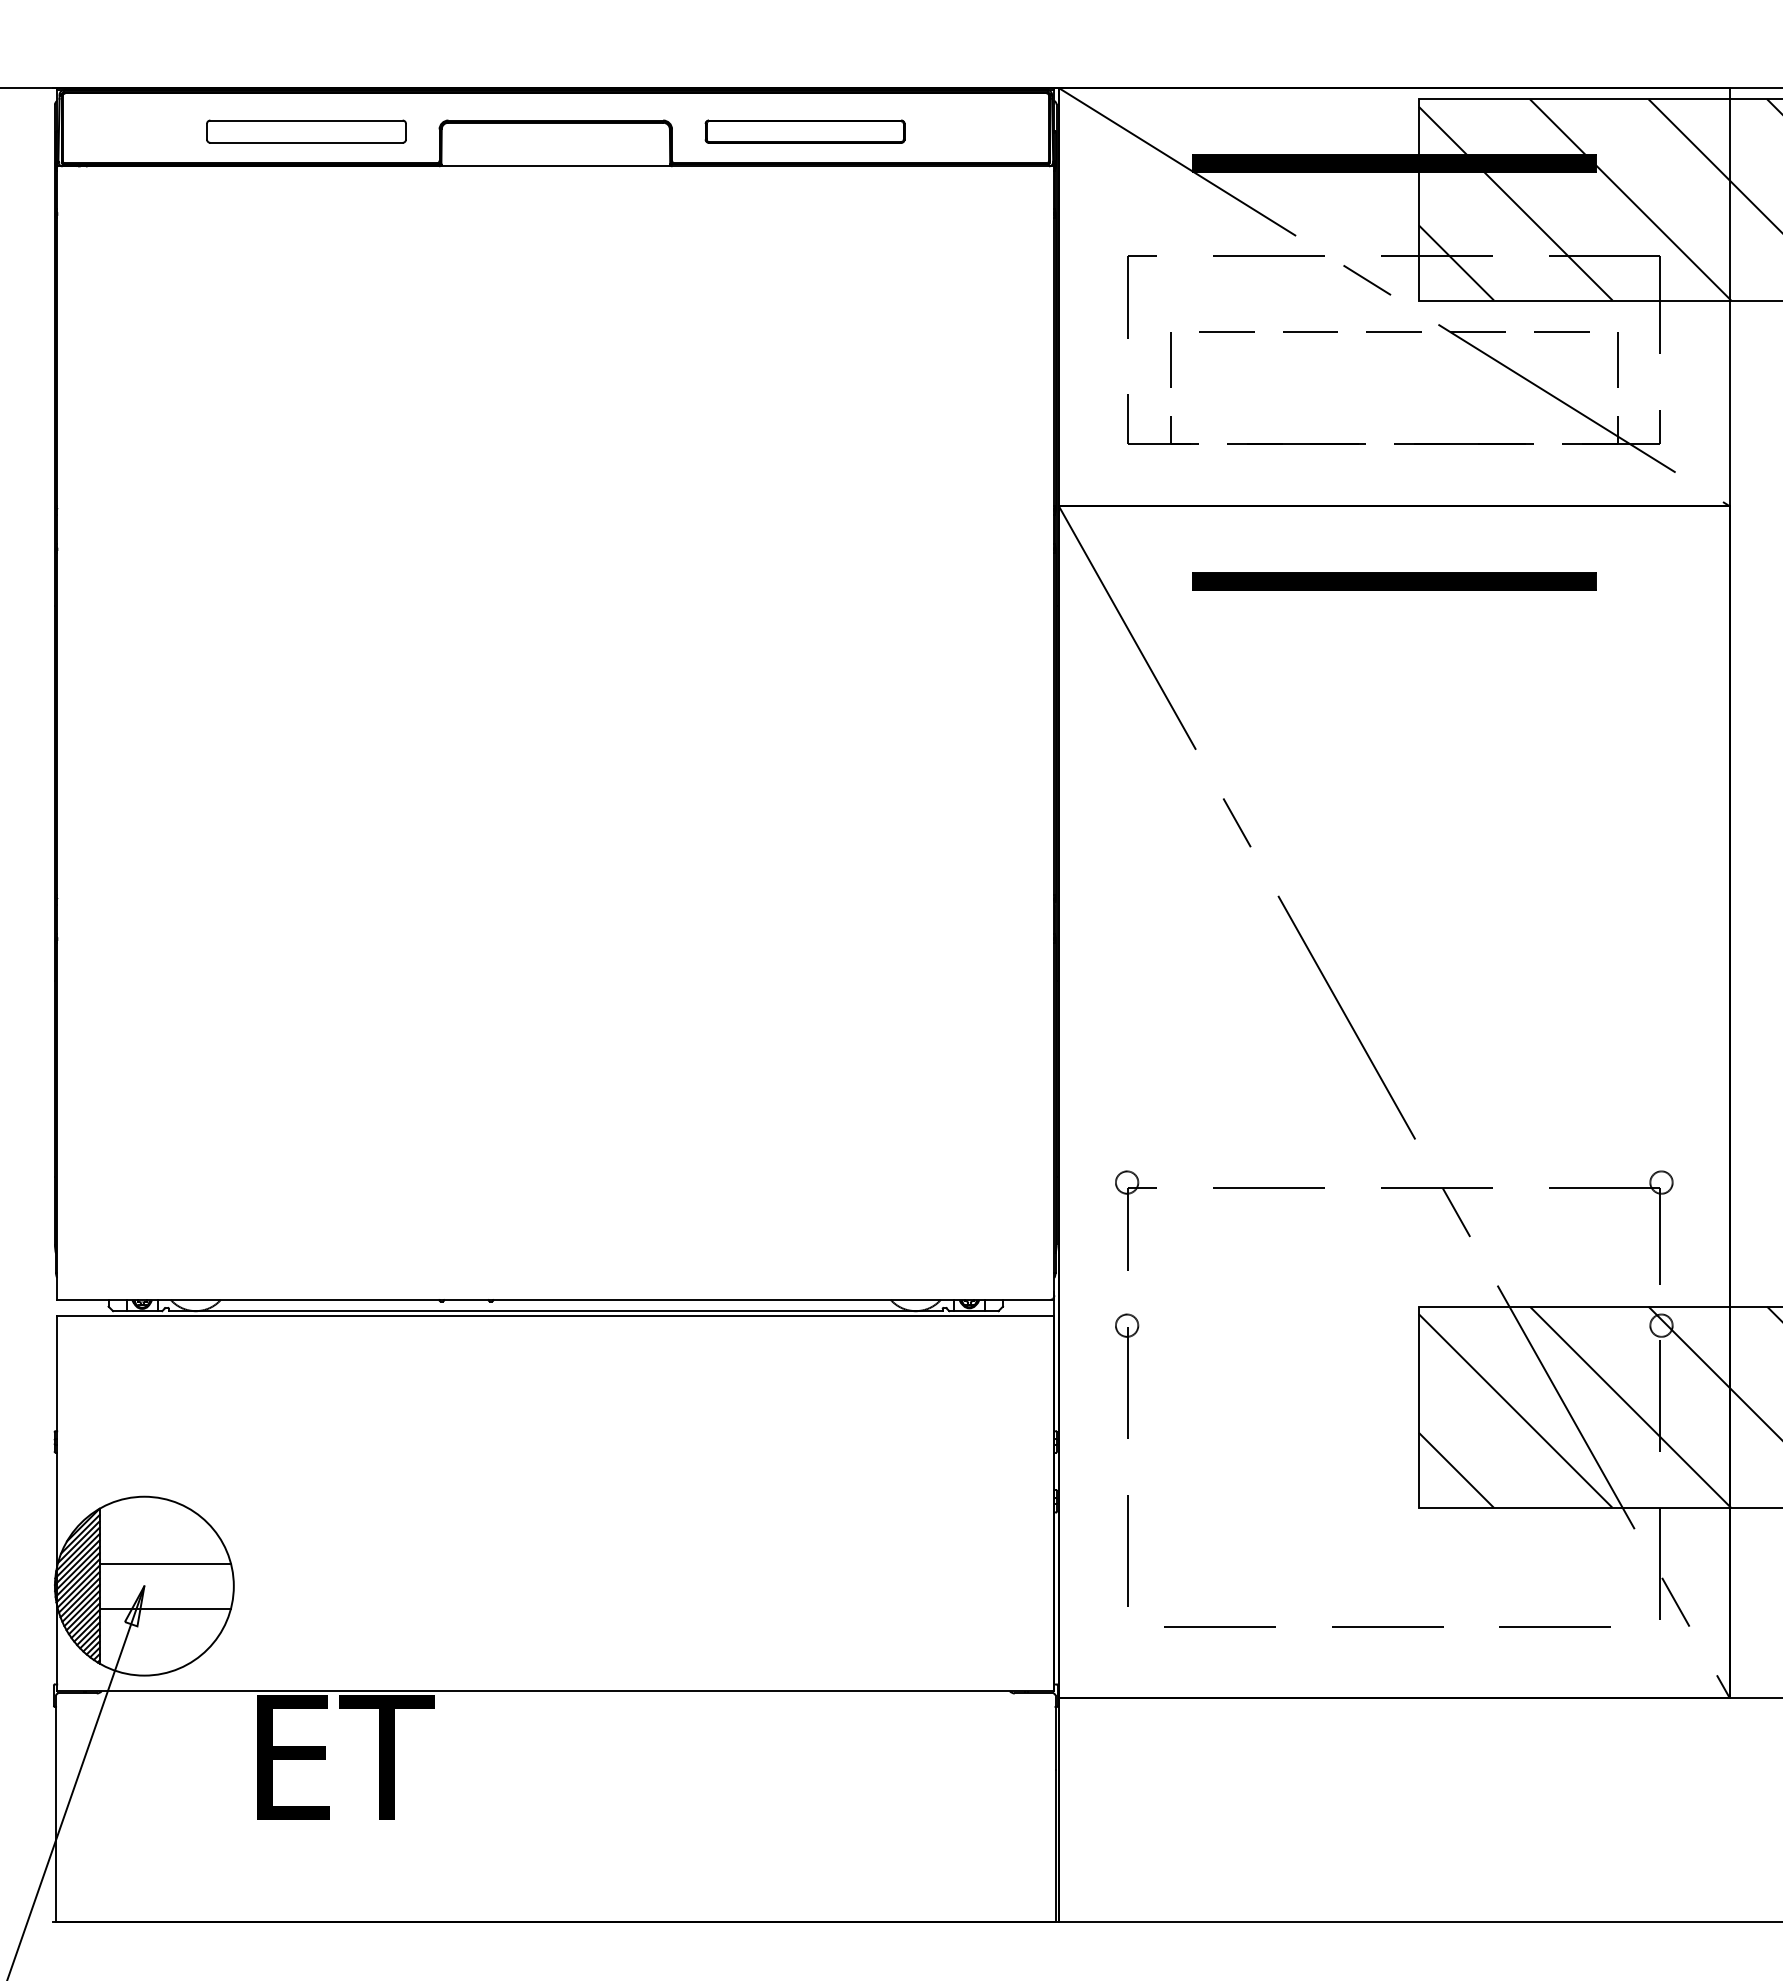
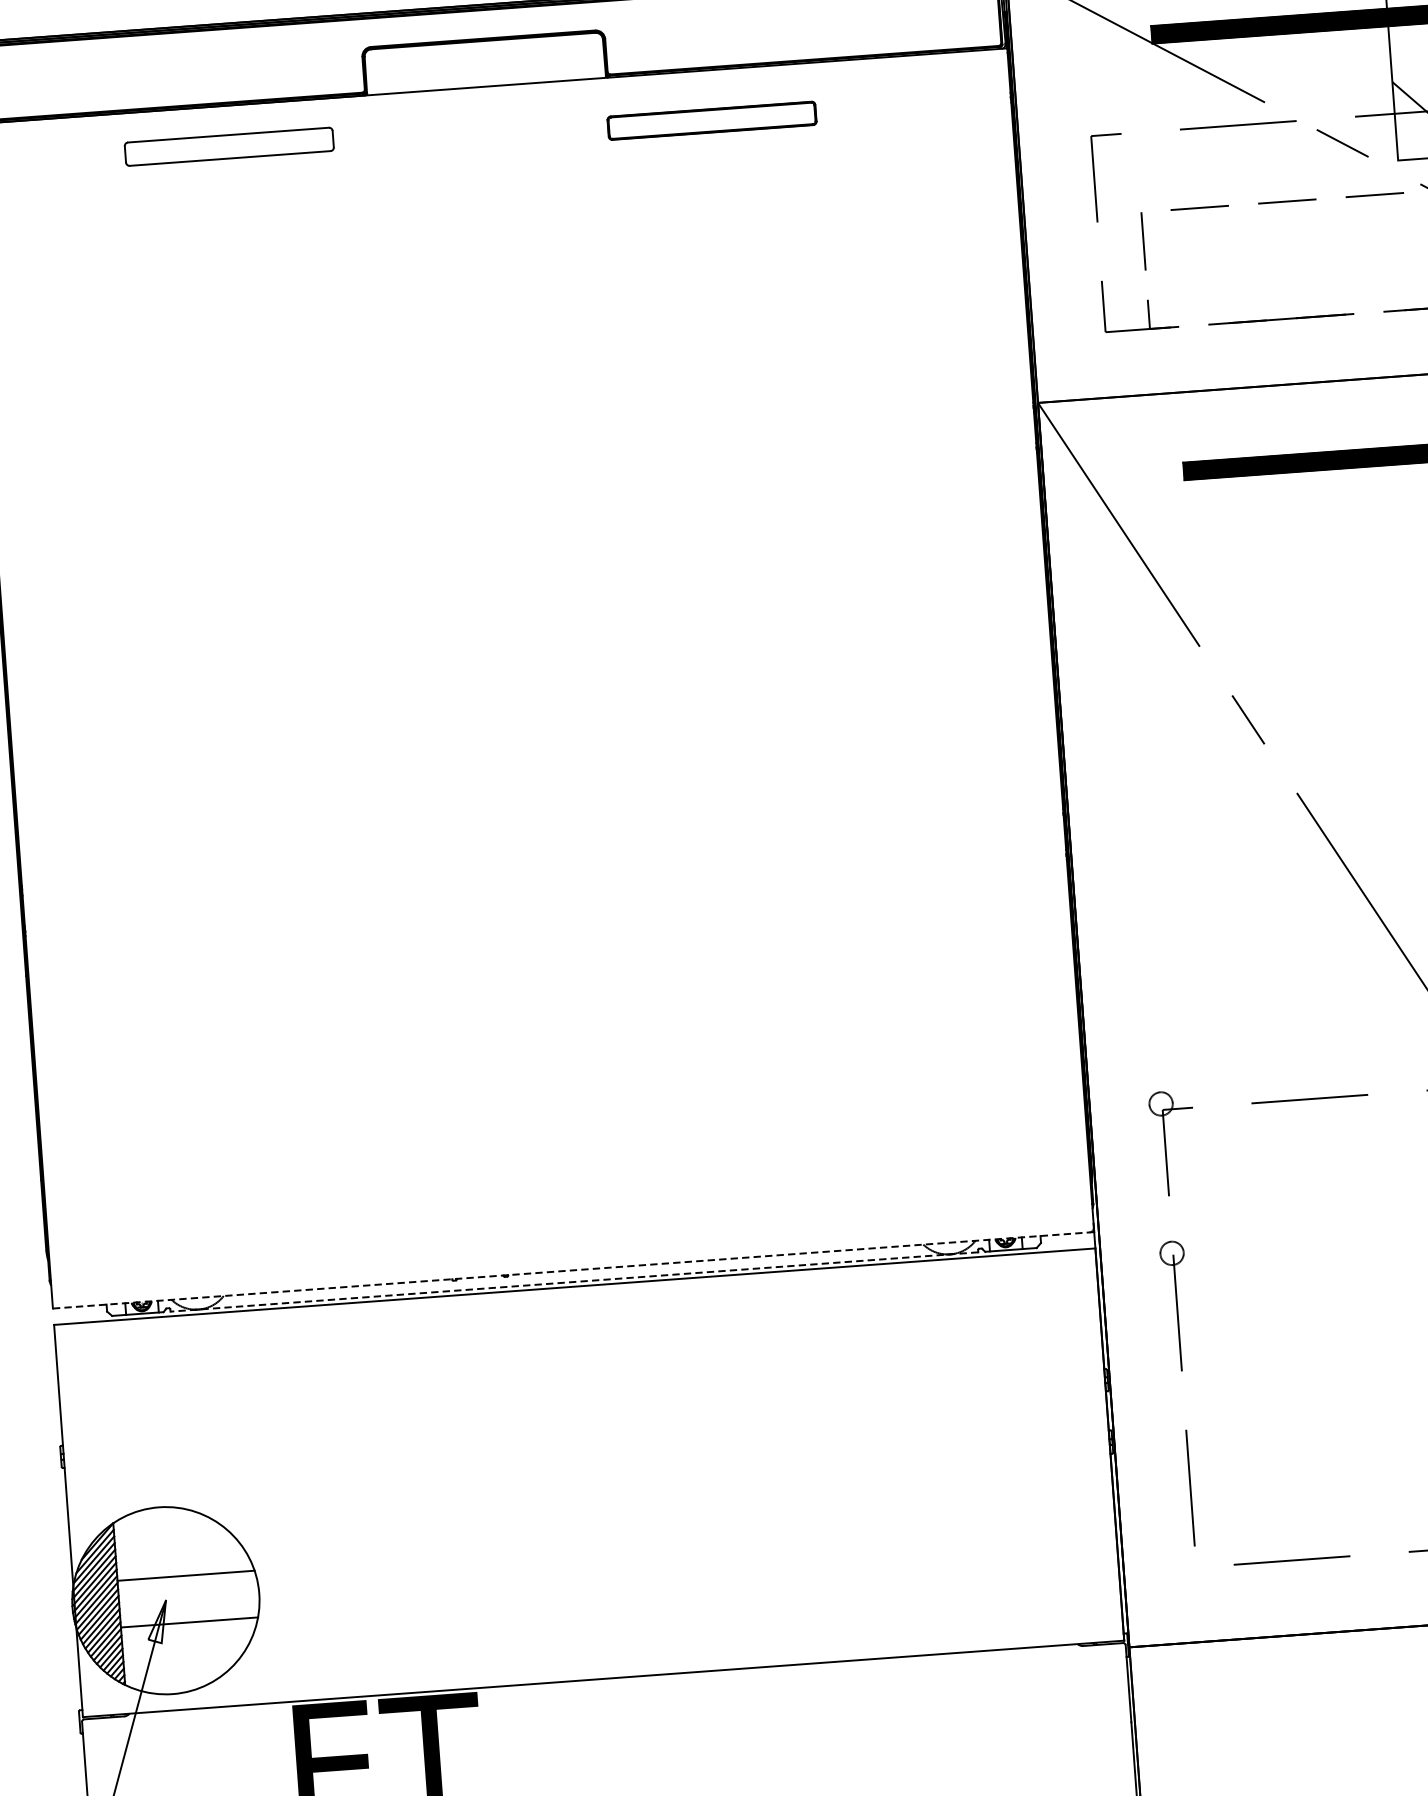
part: (306, 131) -> (229, 146), moved
part: (804, 131) -> (711, 120), moved
line: (555, 1299) -> (573, 1269), solid -> dashed
line: (555, 1311) -> (574, 1282), solid -> dashed

